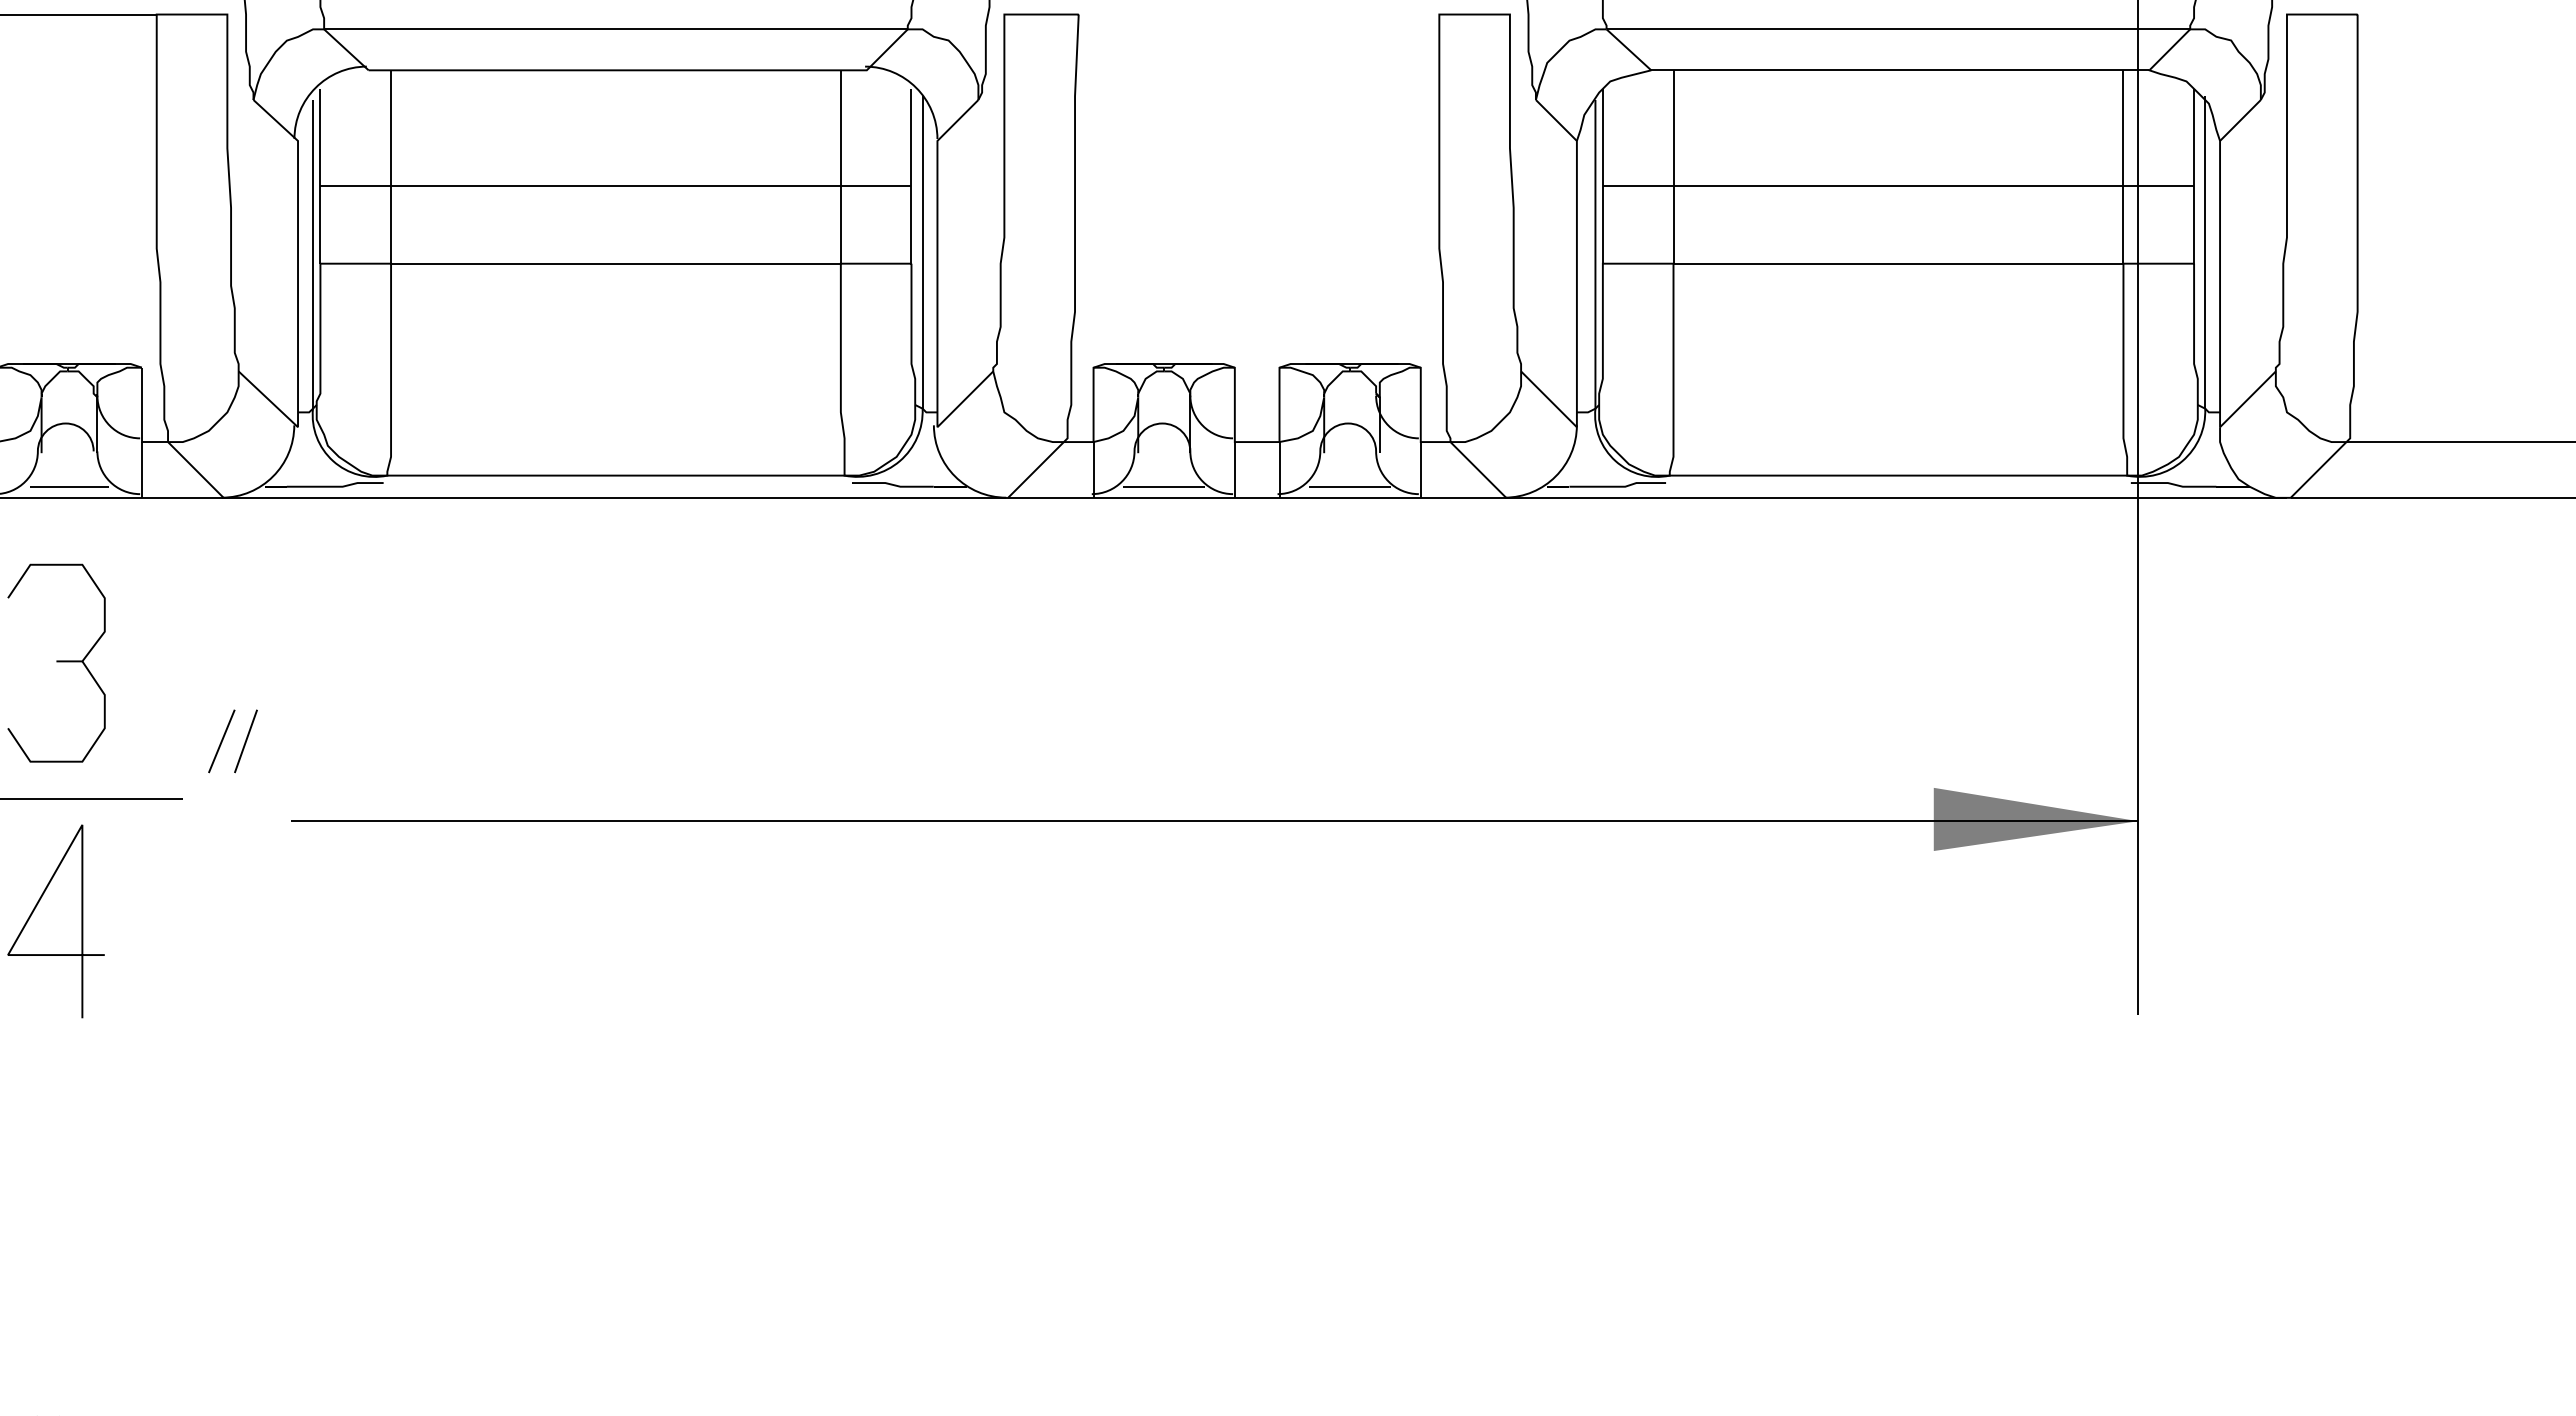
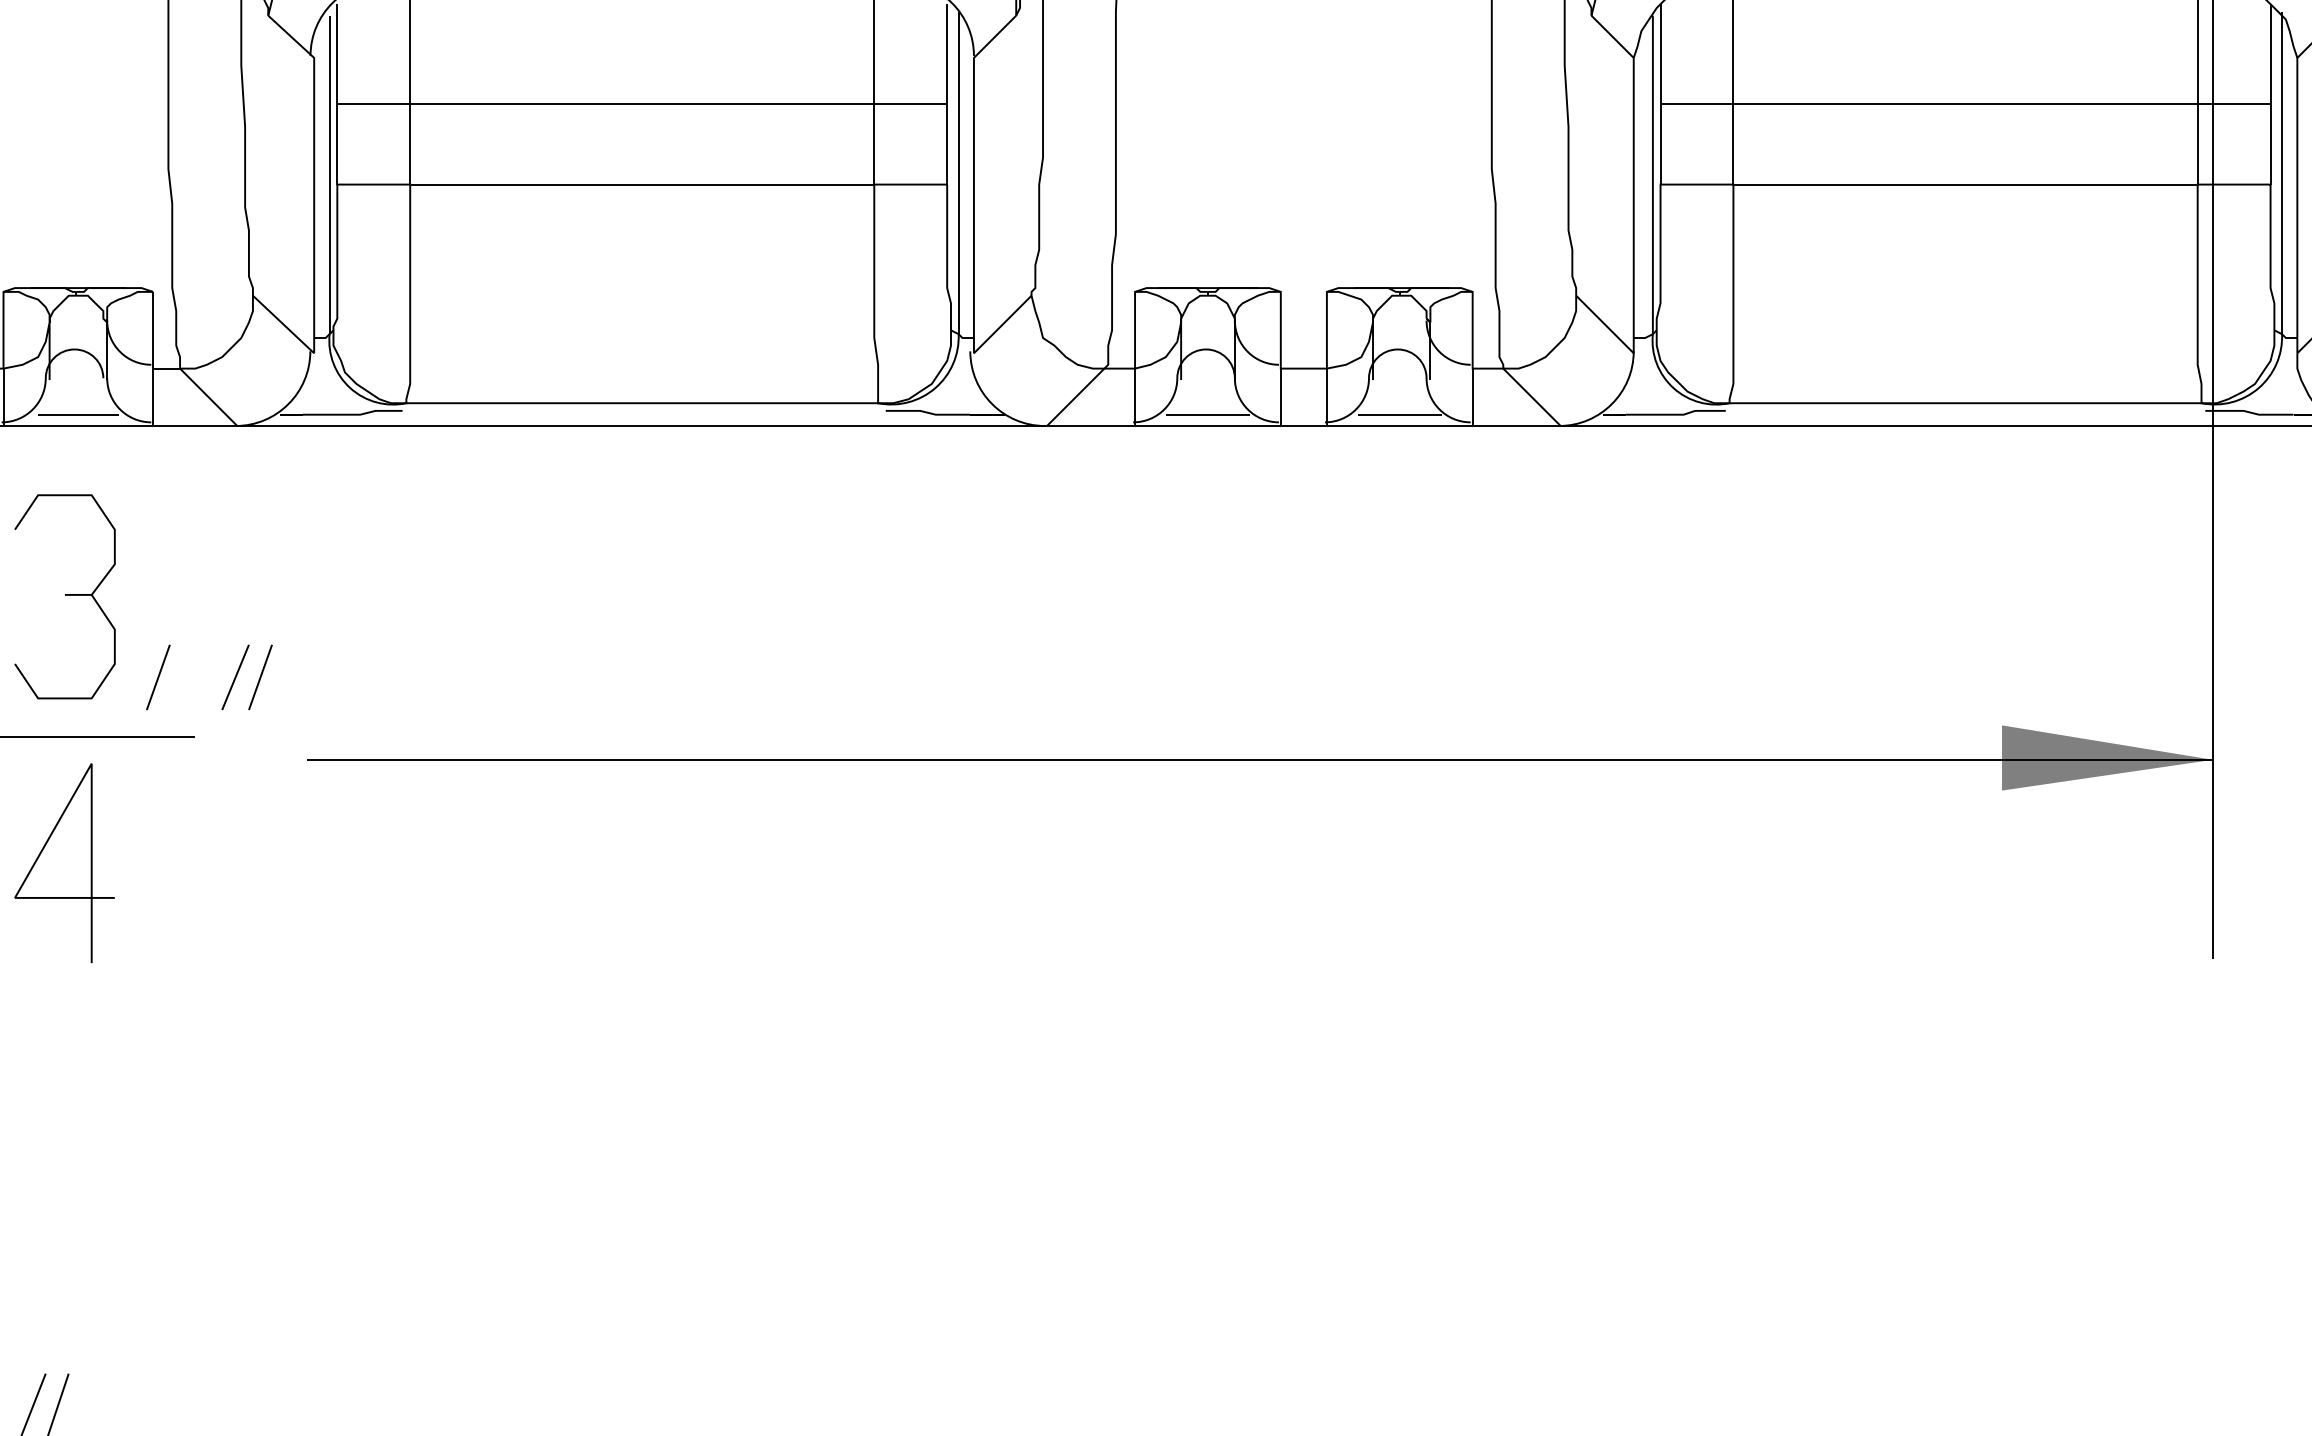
line: (146, 741) -> (157, 677), added

